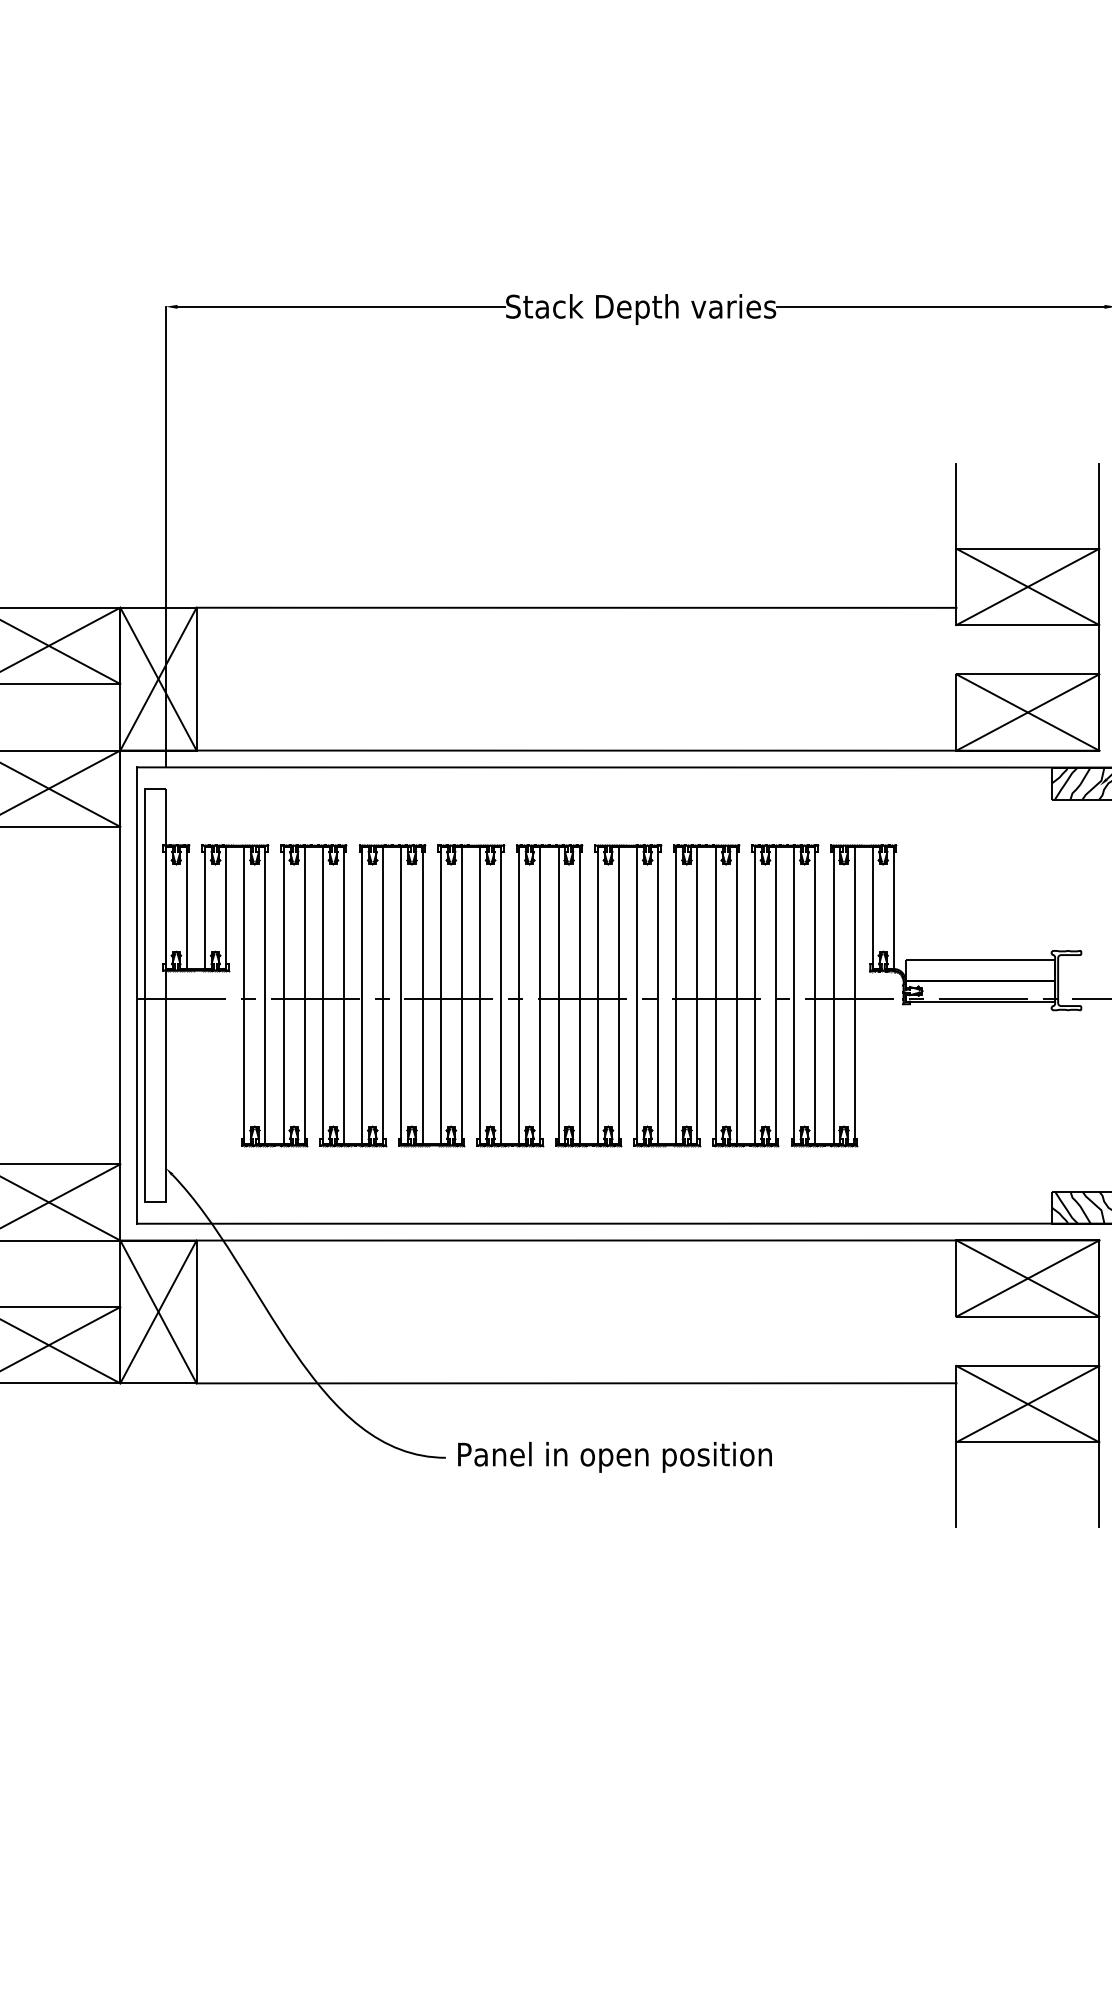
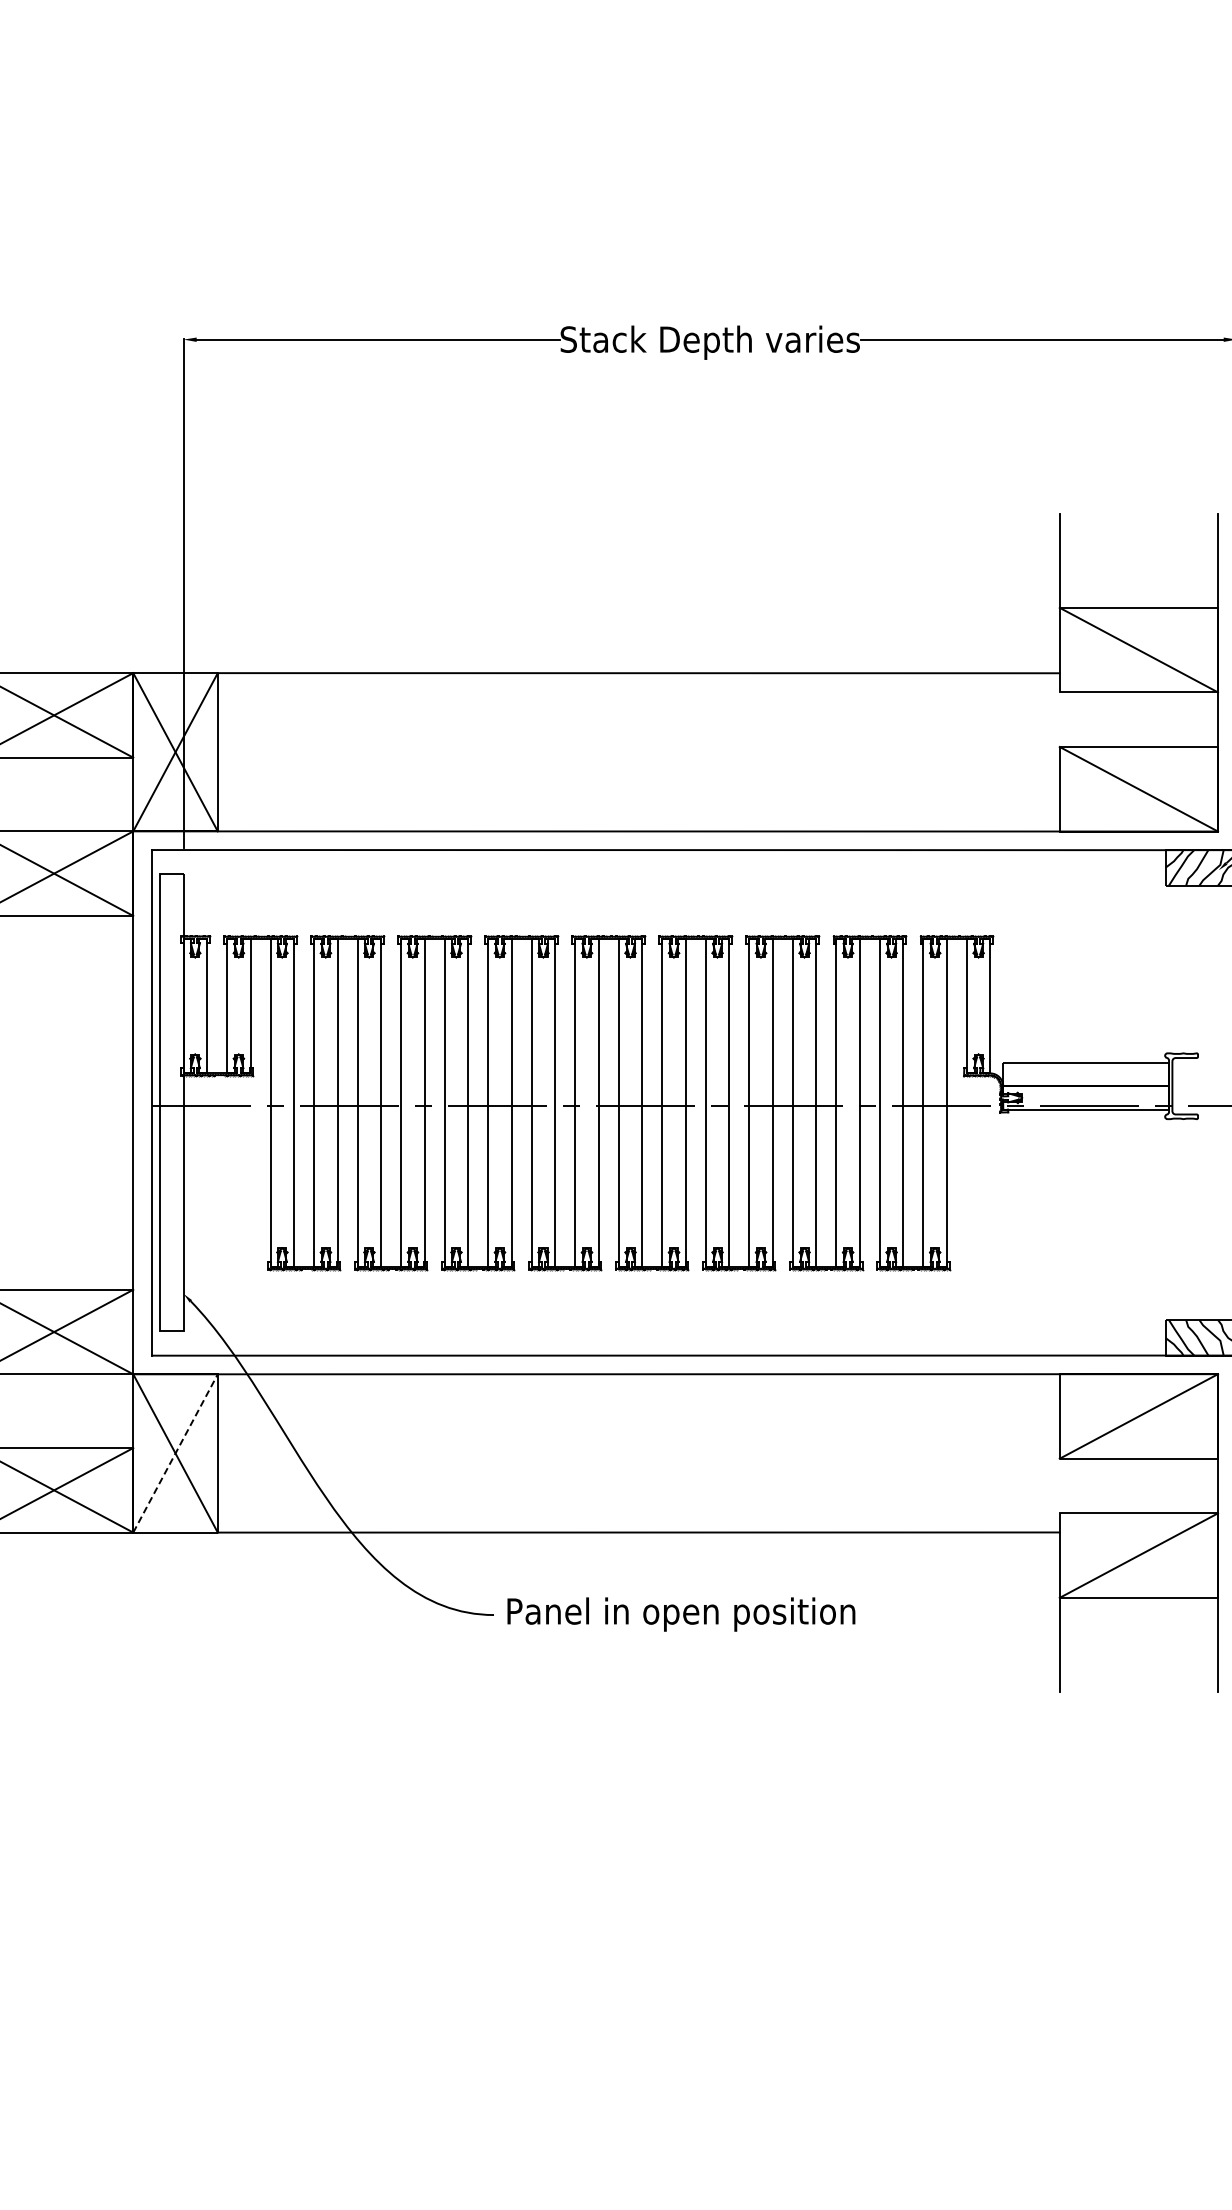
line: (1027, 586) -> (1138, 649), removed
line: (1027, 711) -> (1138, 788), removed
line: (1027, 1278) -> (1138, 1416), removed
line: (158, 1312) -> (175, 1453), solid -> dashed
line: (1027, 1404) -> (1138, 1555), removed

